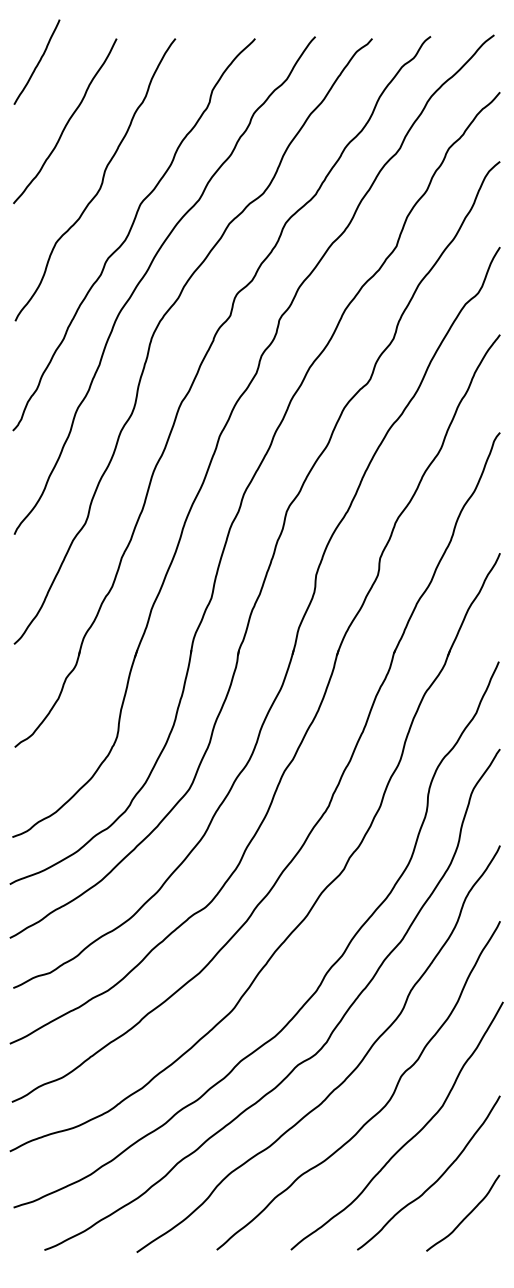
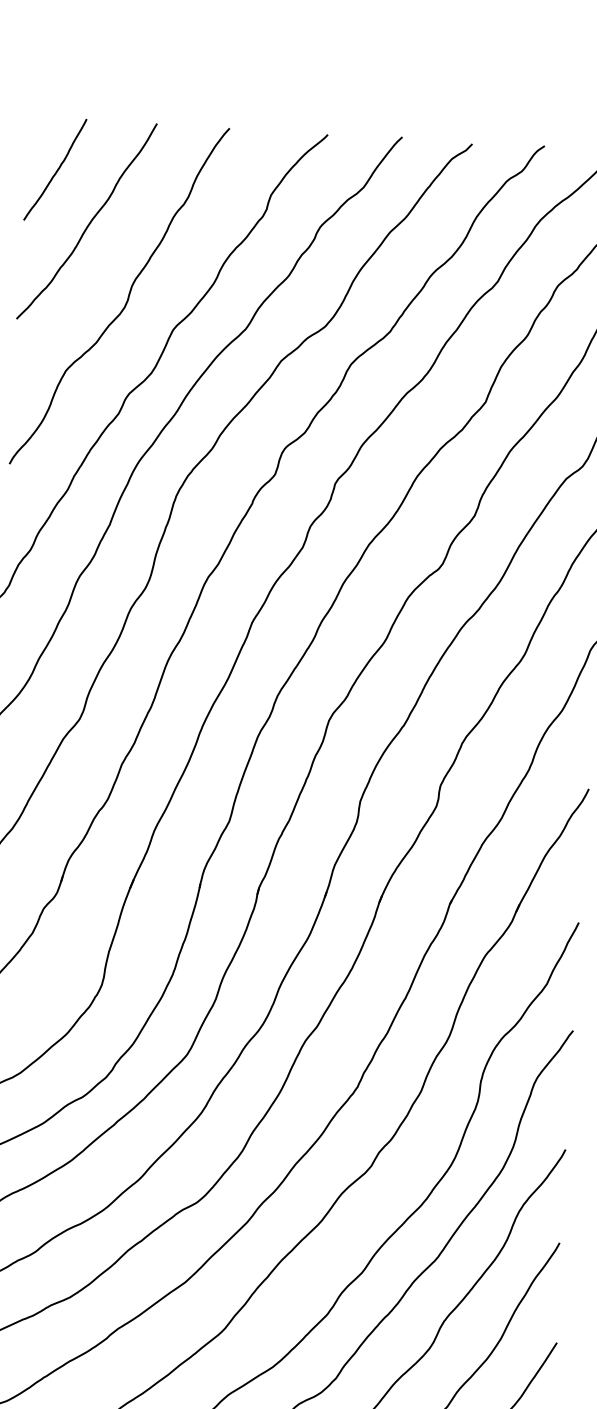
curve: (37, 62) -> (55, 170), moved

